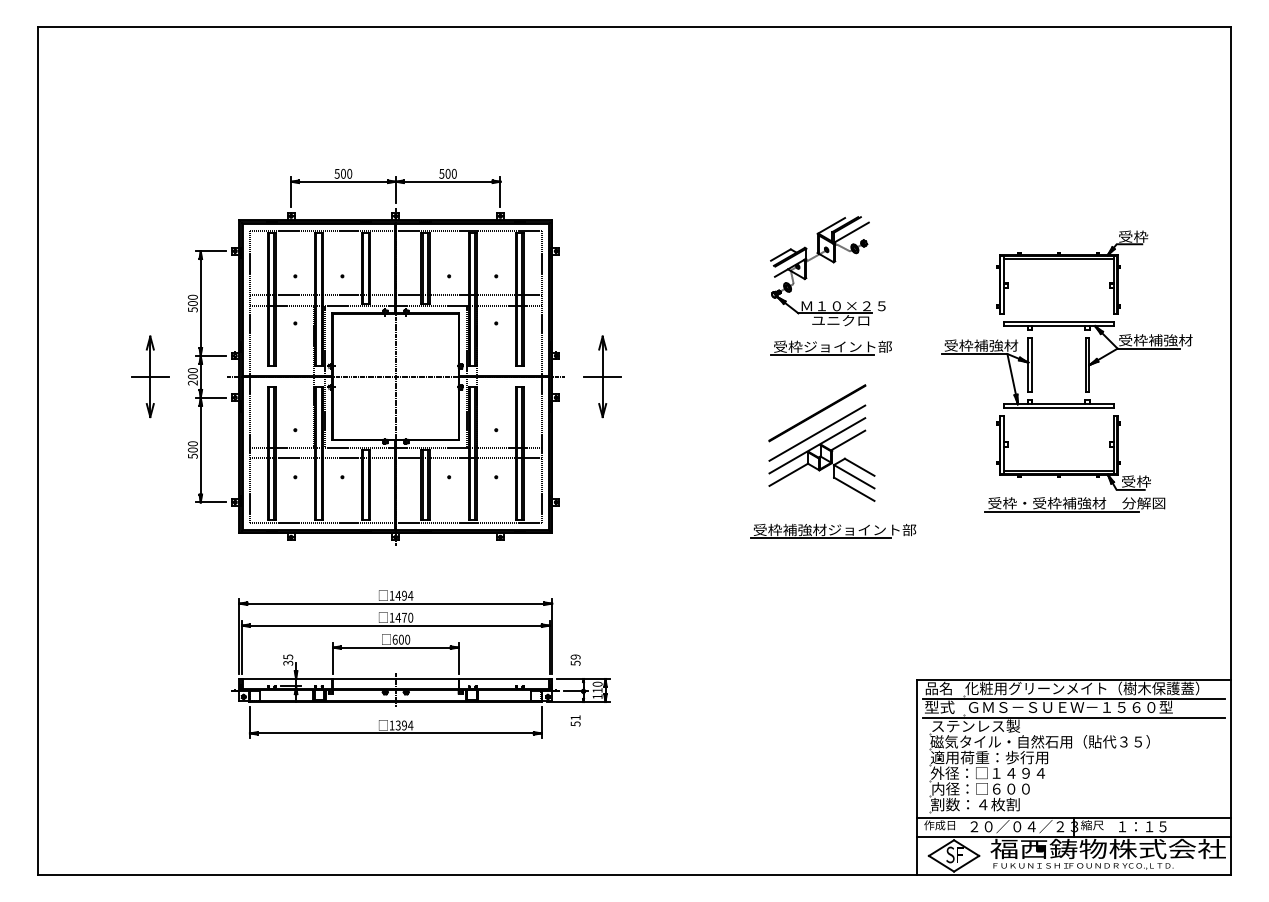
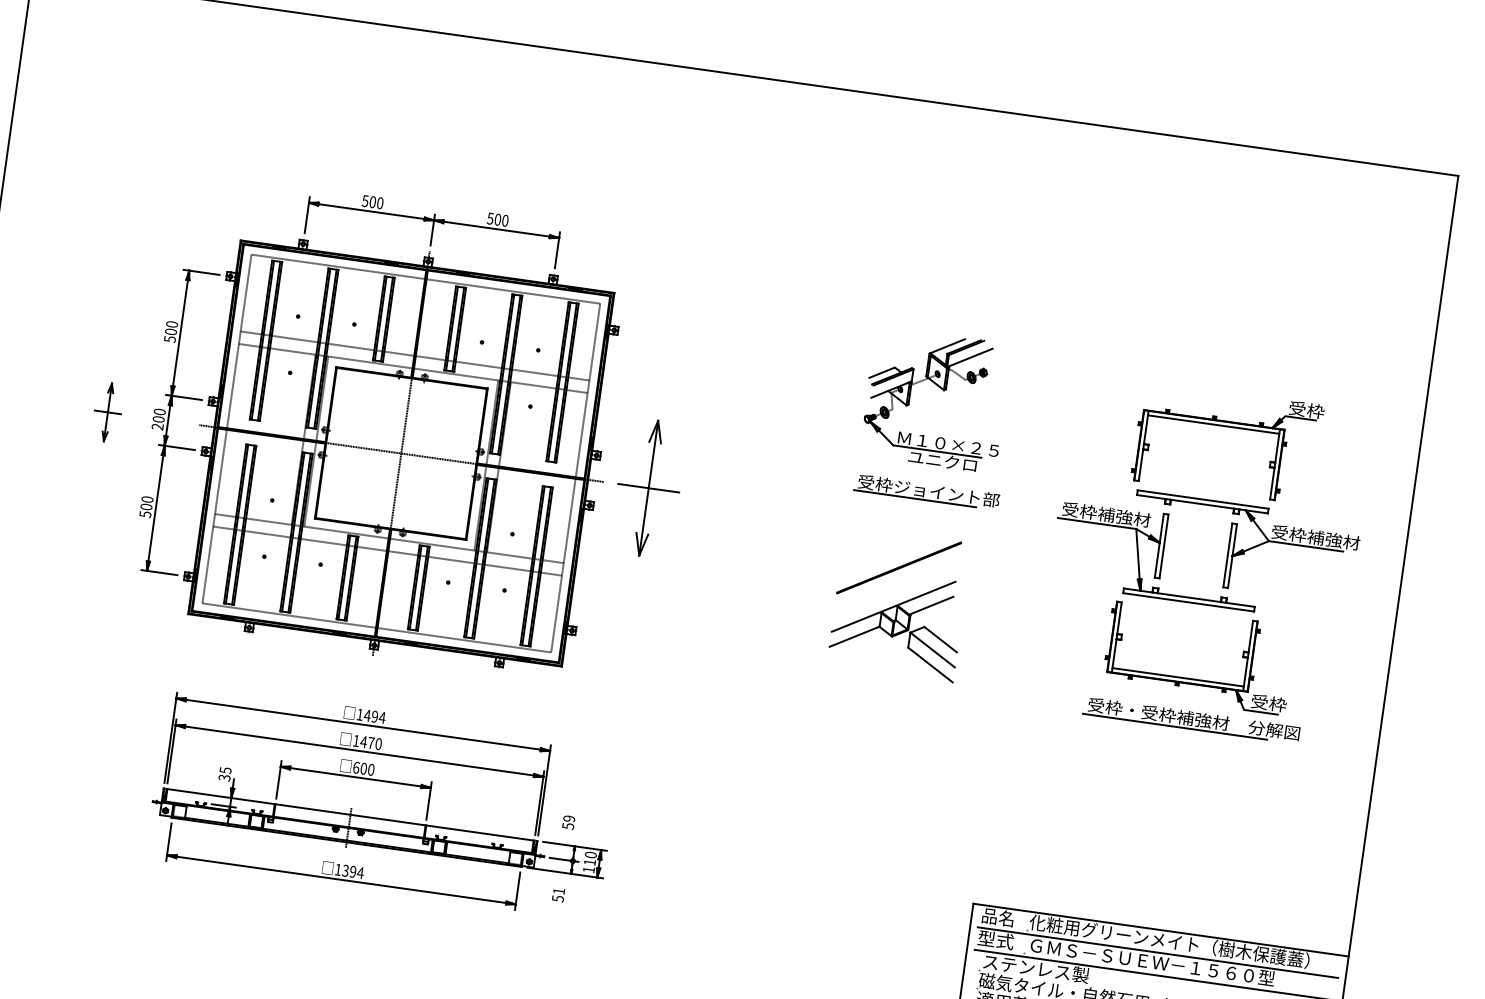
part: (150, 376) -> (108, 411), size x0.6
part: (602, 376) -> (648, 487), size x1.4
line: (817, 432) -> (896, 590), removed
part: (833, 530) -> (898, 710), removed

